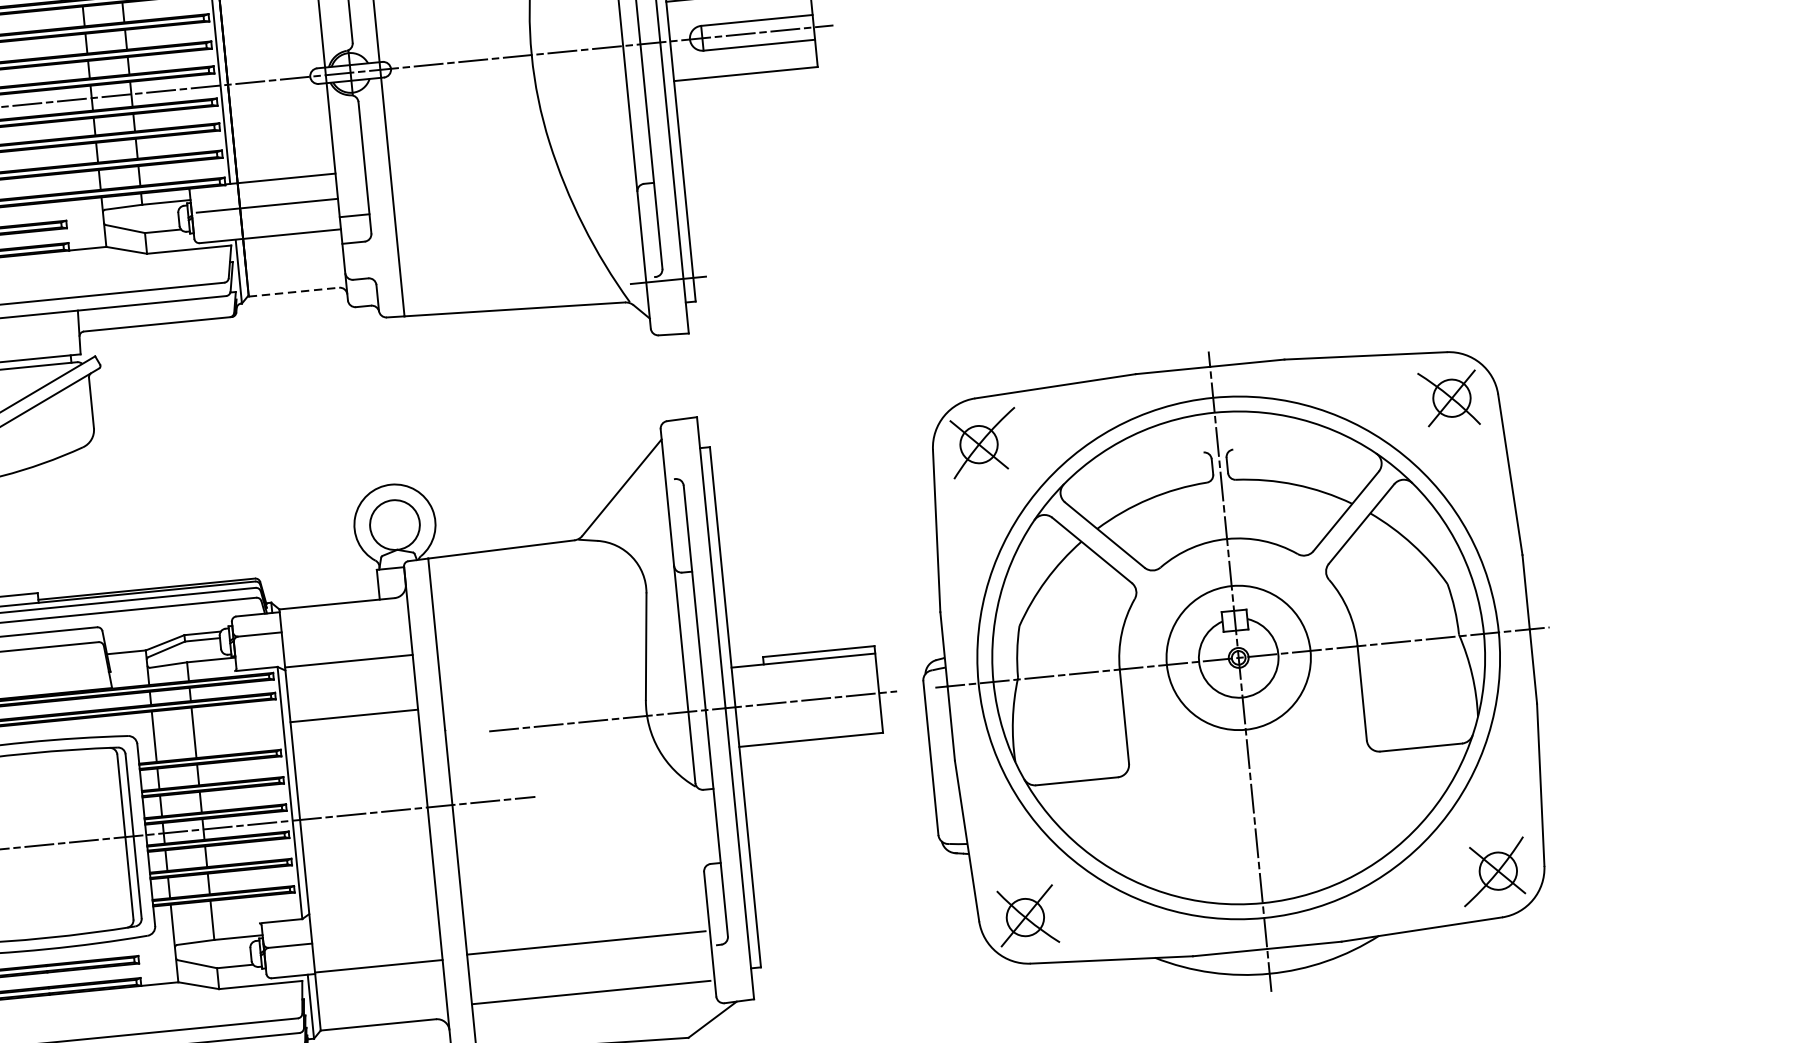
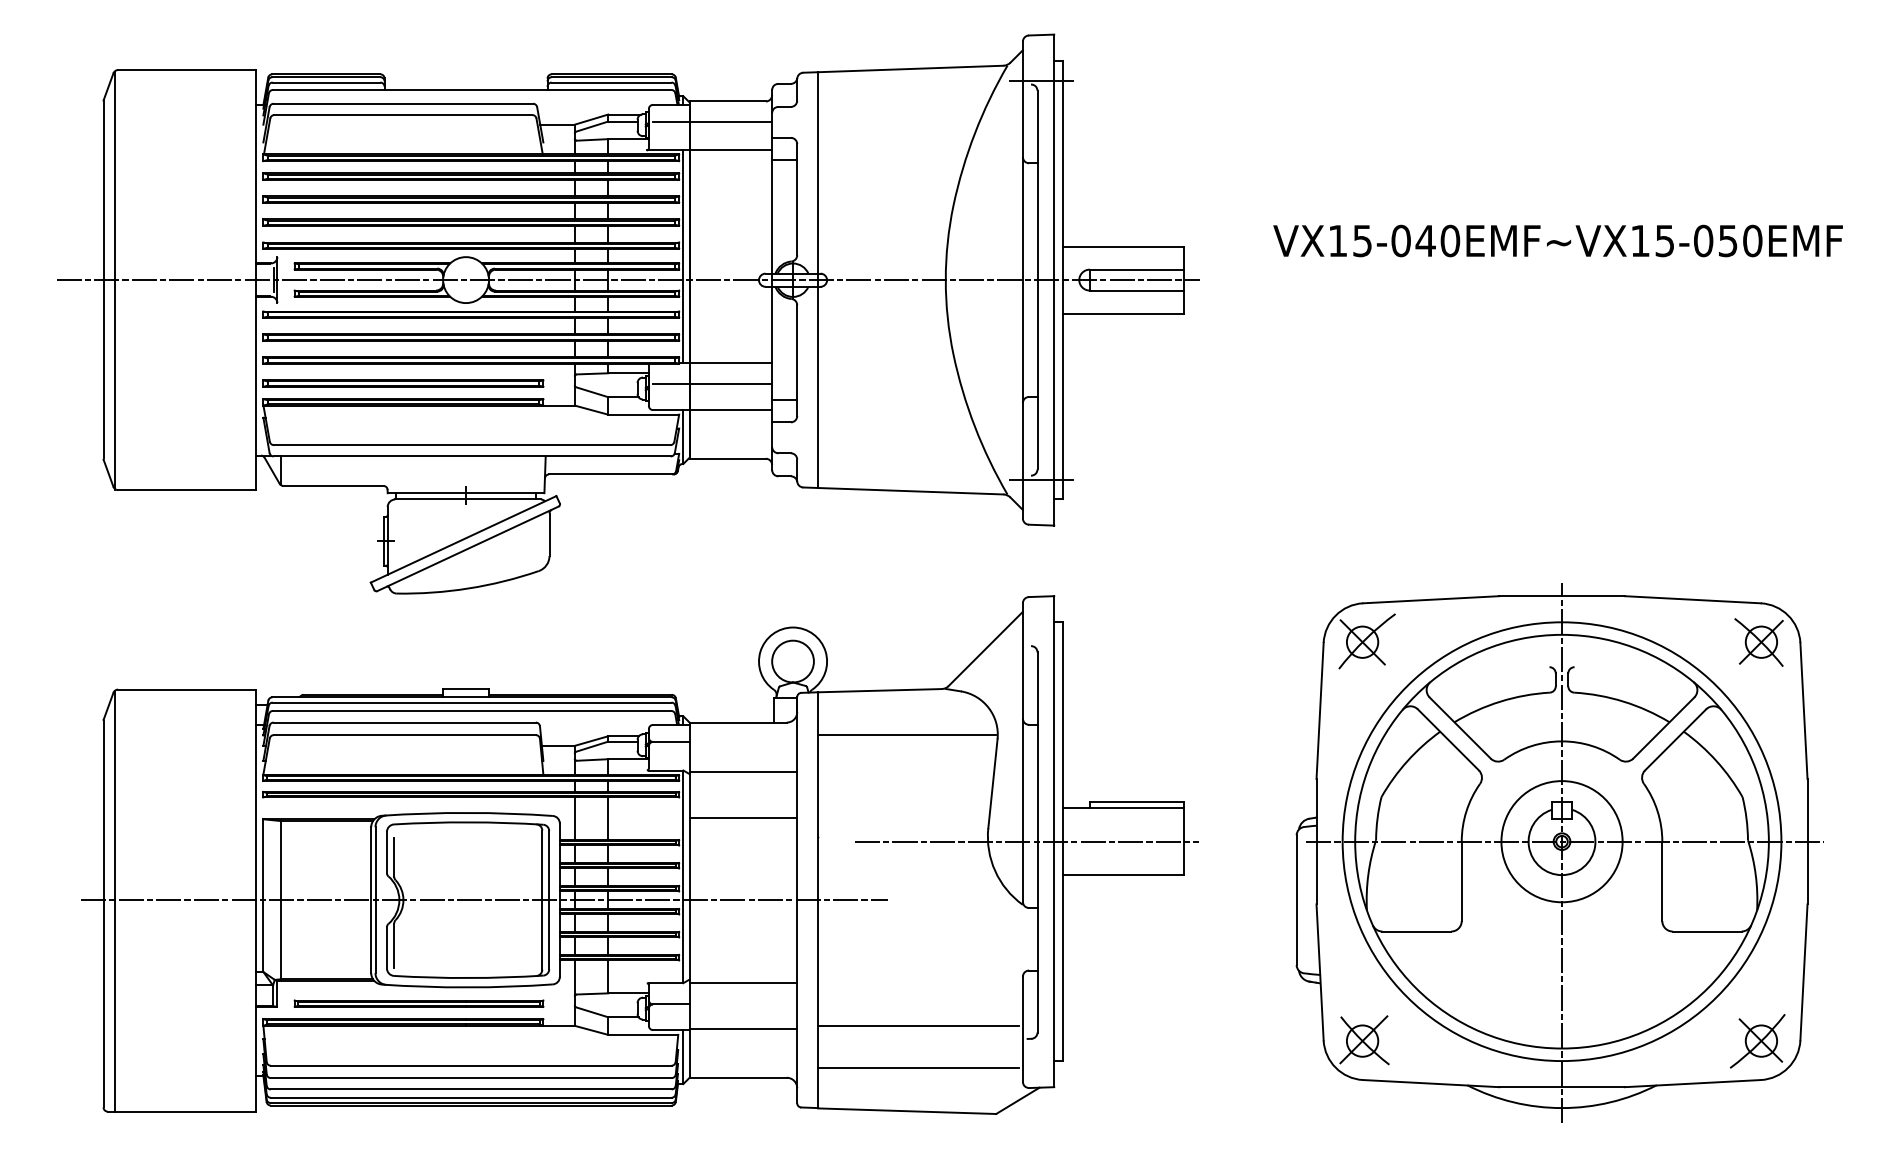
line: (294, 291) -> (728, 458), dashed -> solid
line: (537, 598) -> (906, 734), added
part: (1236, 671) -> (1559, 852), moved
line: (373, 911) -> (743, 982), added

